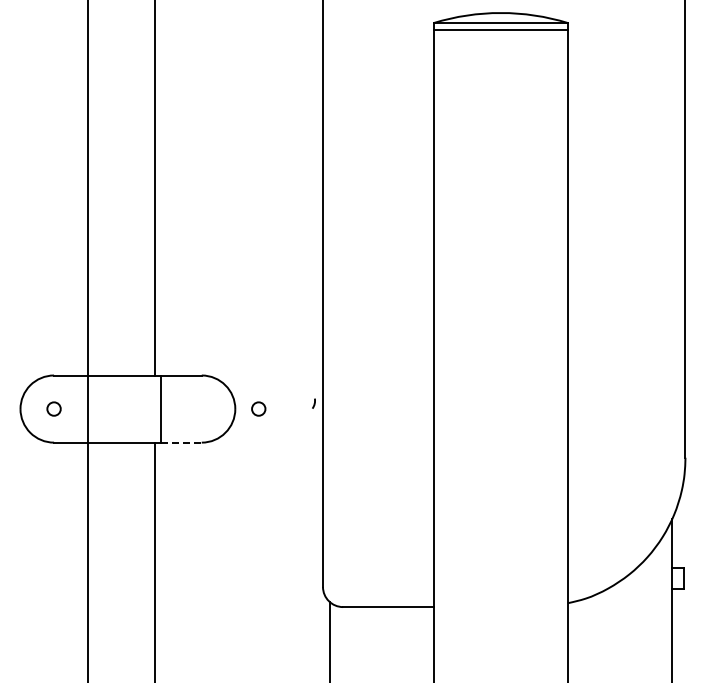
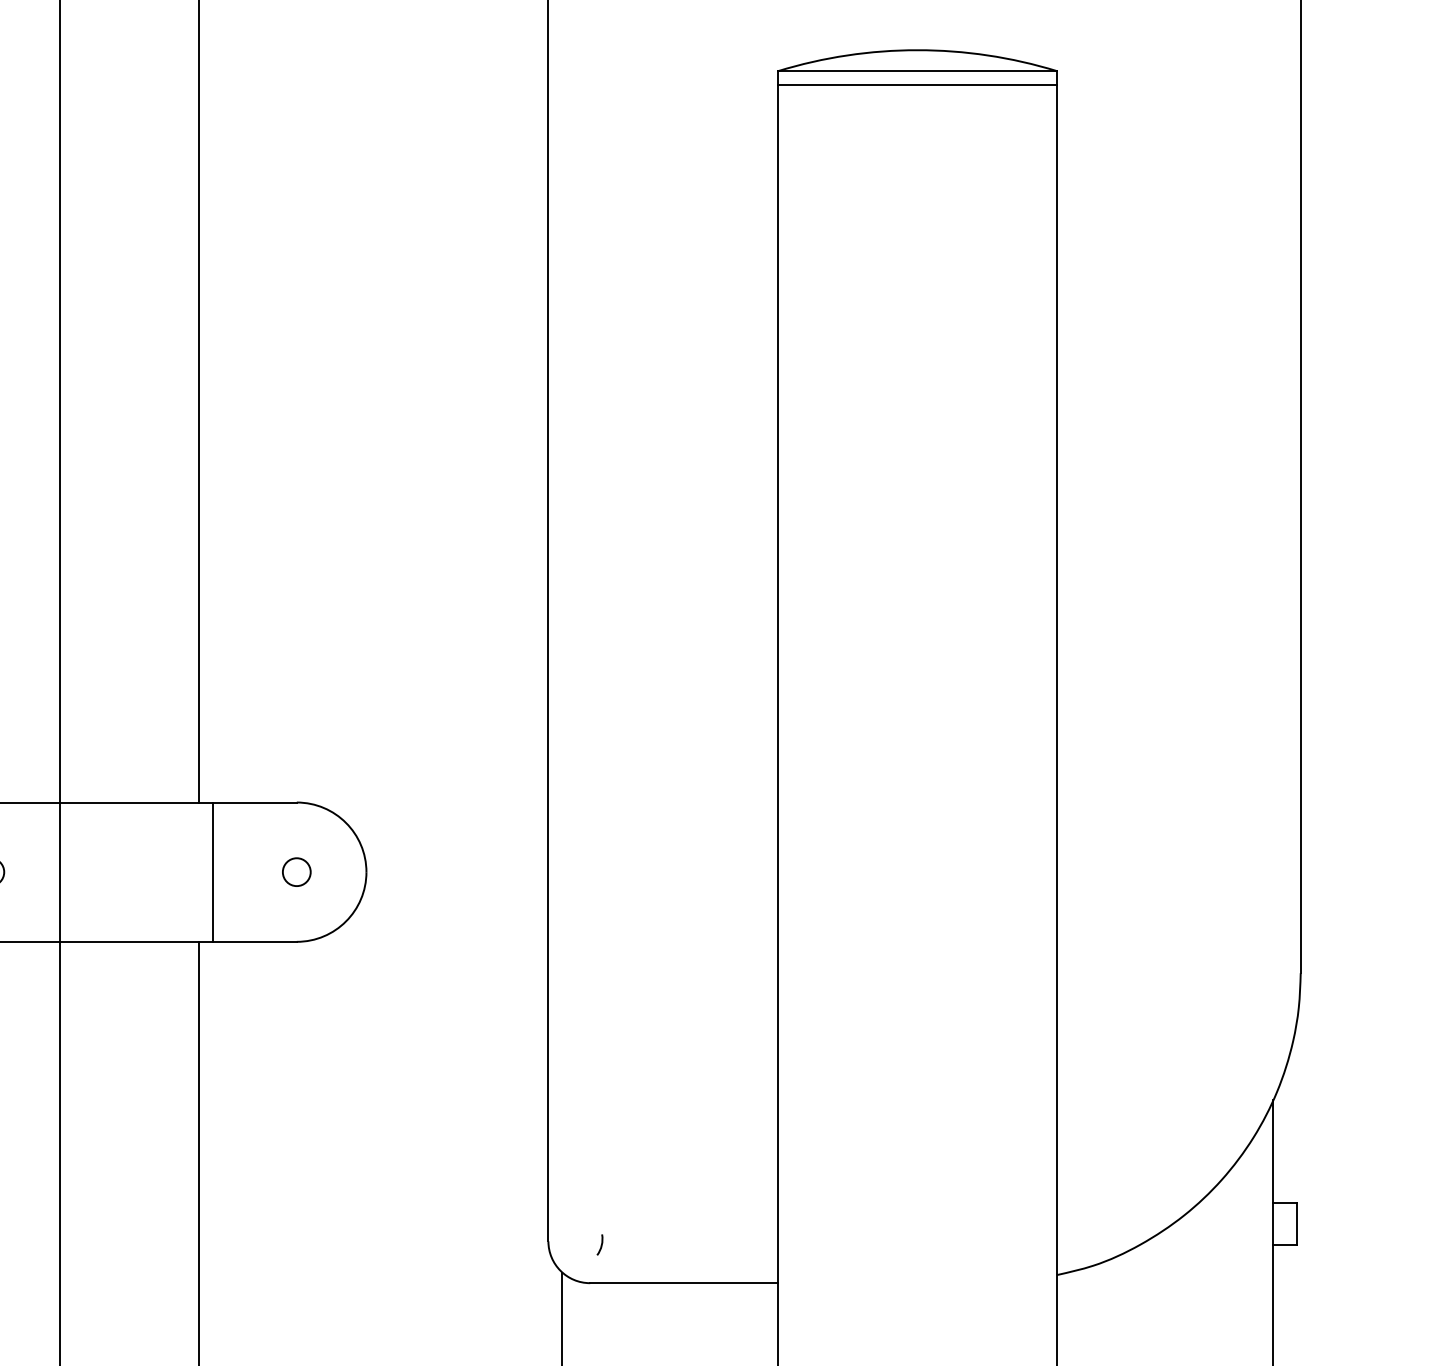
arc: (313, 403) -> (599, 1244), moved
circle: (258, 408) -> (296, 871), moved
line: (182, 442) -> (256, 941), dashed -> solid

